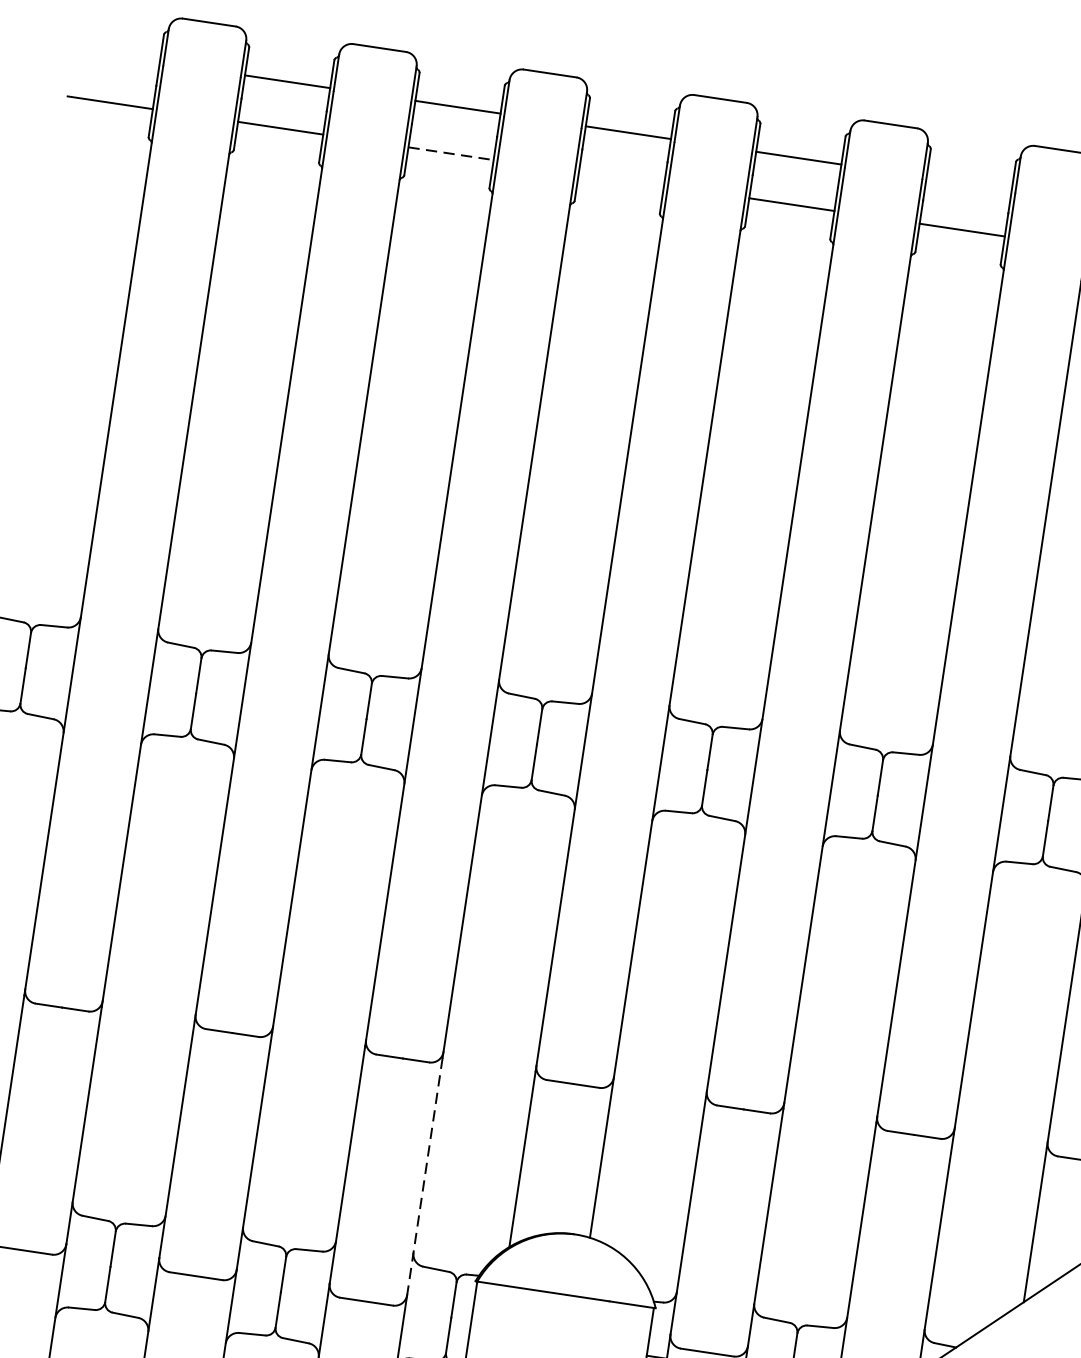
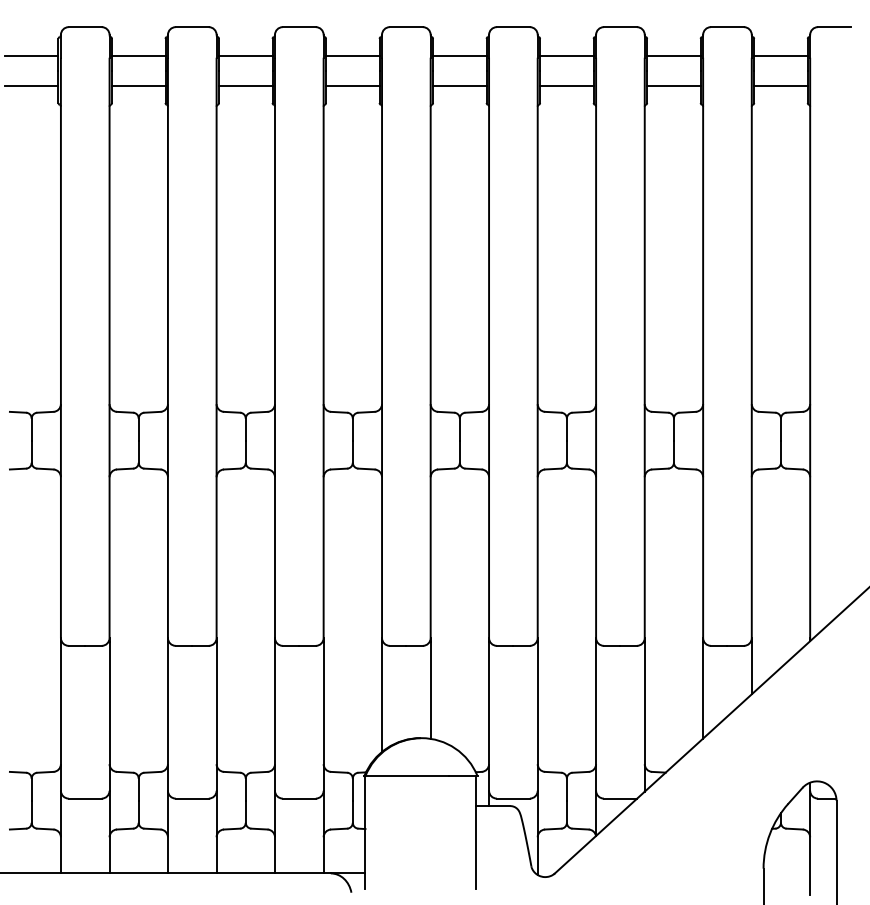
line: (116, 56) -> (31, 56), added
line: (450, 153) -> (245, 85), dashed -> solid
line: (620, 179) -> (352, 85), added
line: (968, 183) -> (566, 56), added
line: (424, 1176) -> (323, 716), dashed -> solid

